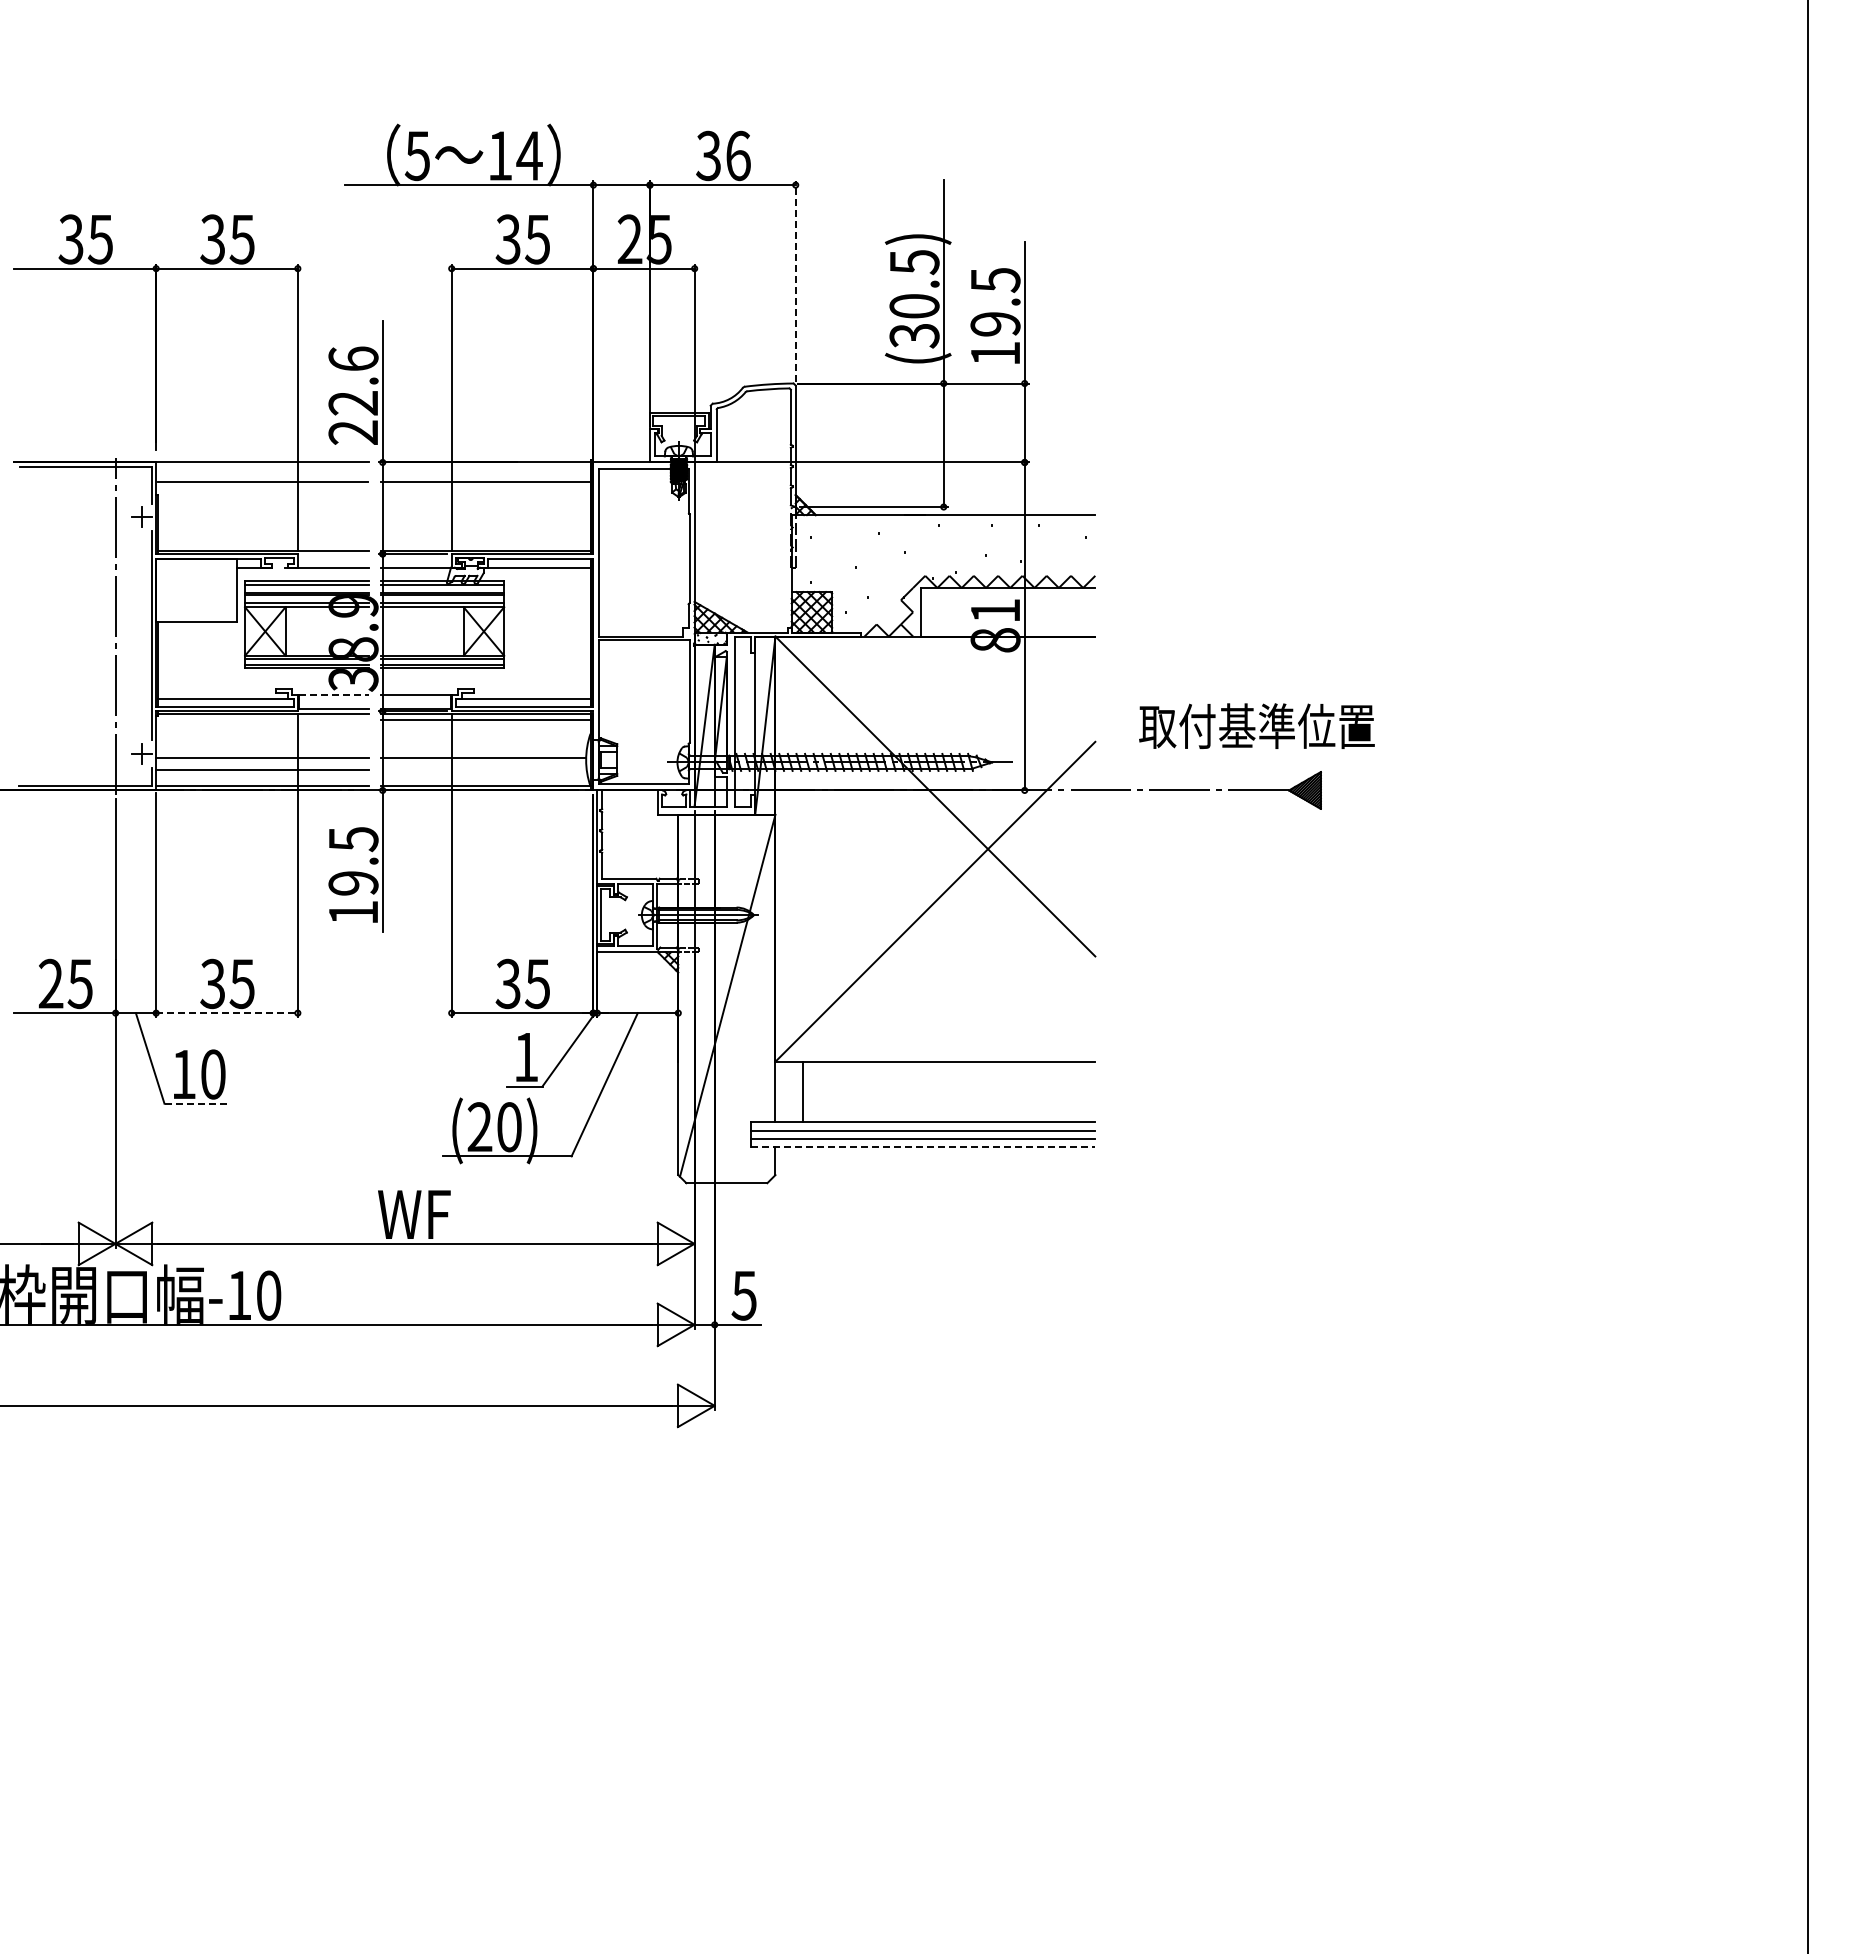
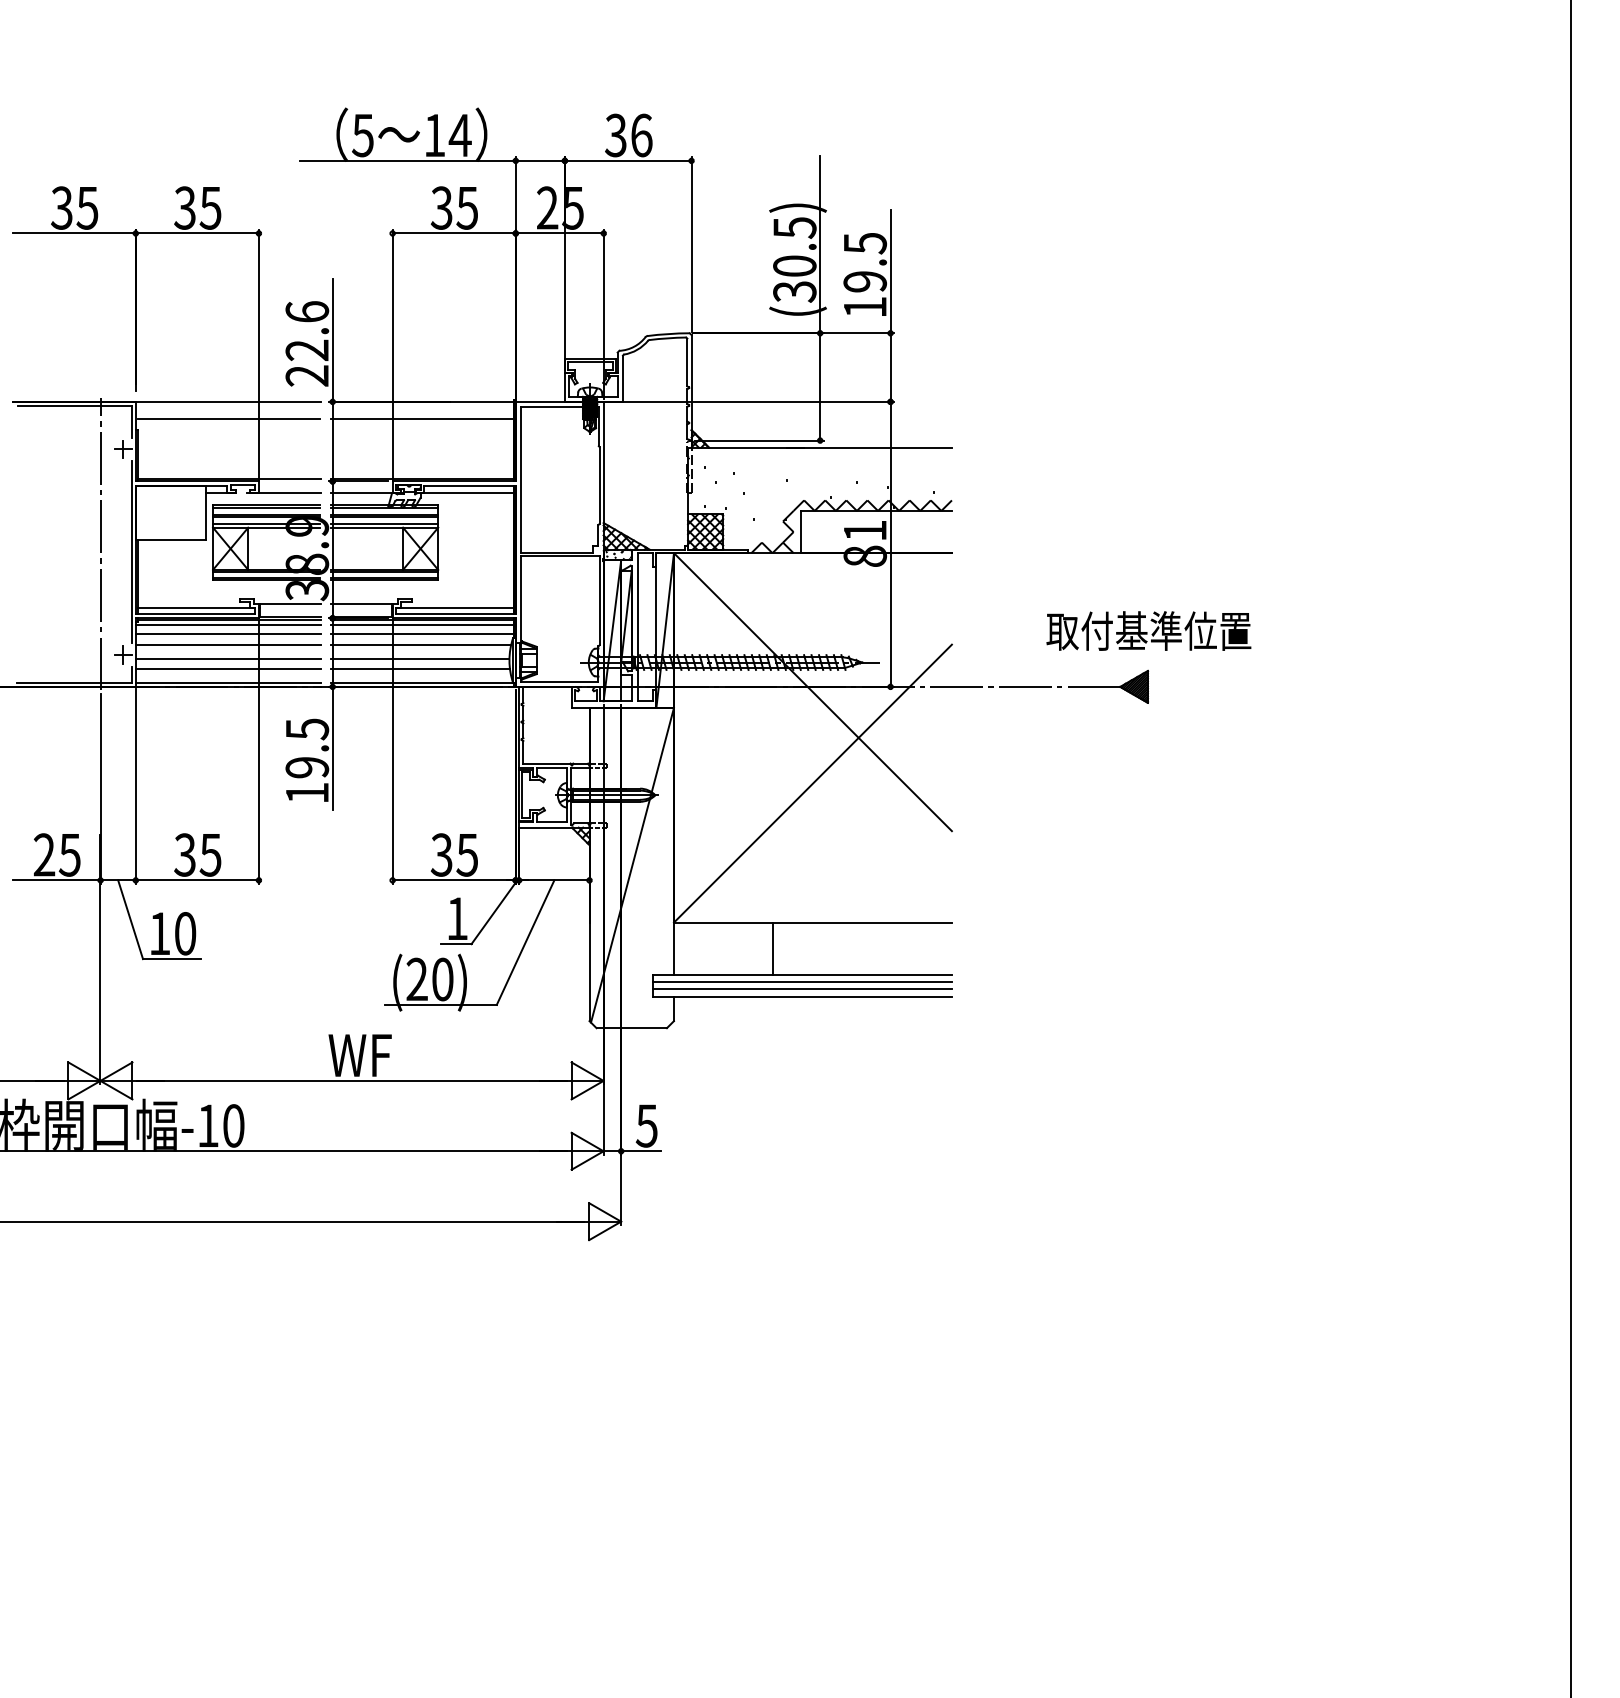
line: (795, 280) -> (691, 243), dashed -> solid
line: (333, 695) -> (289, 604), dashed -> solid
line: (262, 719) -> (228, 625), added
text: (1256, 725) -> (1148, 630), moved
line: (262, 729) -> (228, 633), added
line: (485, 729) -> (421, 633), added
line: (262, 741) -> (228, 644), added
line: (484, 741) -> (421, 644), added
line: (483, 770) -> (420, 669), added
line: (227, 1013) -> (197, 880), dashed -> solid
line: (802, 1091) -> (772, 948), moved
line: (198, 1103) -> (172, 958), dashed -> solid
line: (923, 1146) -> (802, 996), dashed -> solid

